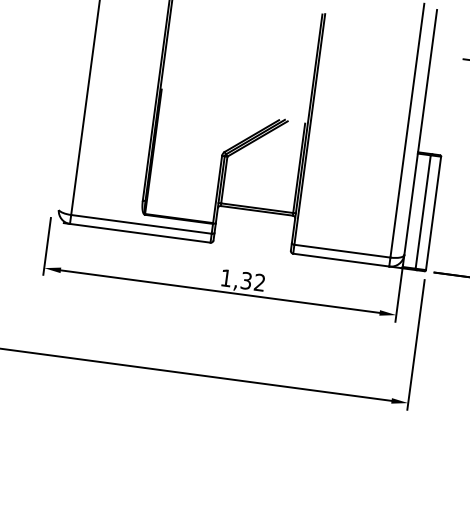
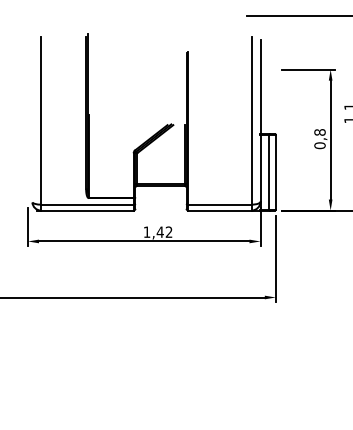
text: (245, 279) -> (159, 231), 1,32 -> 1,42

